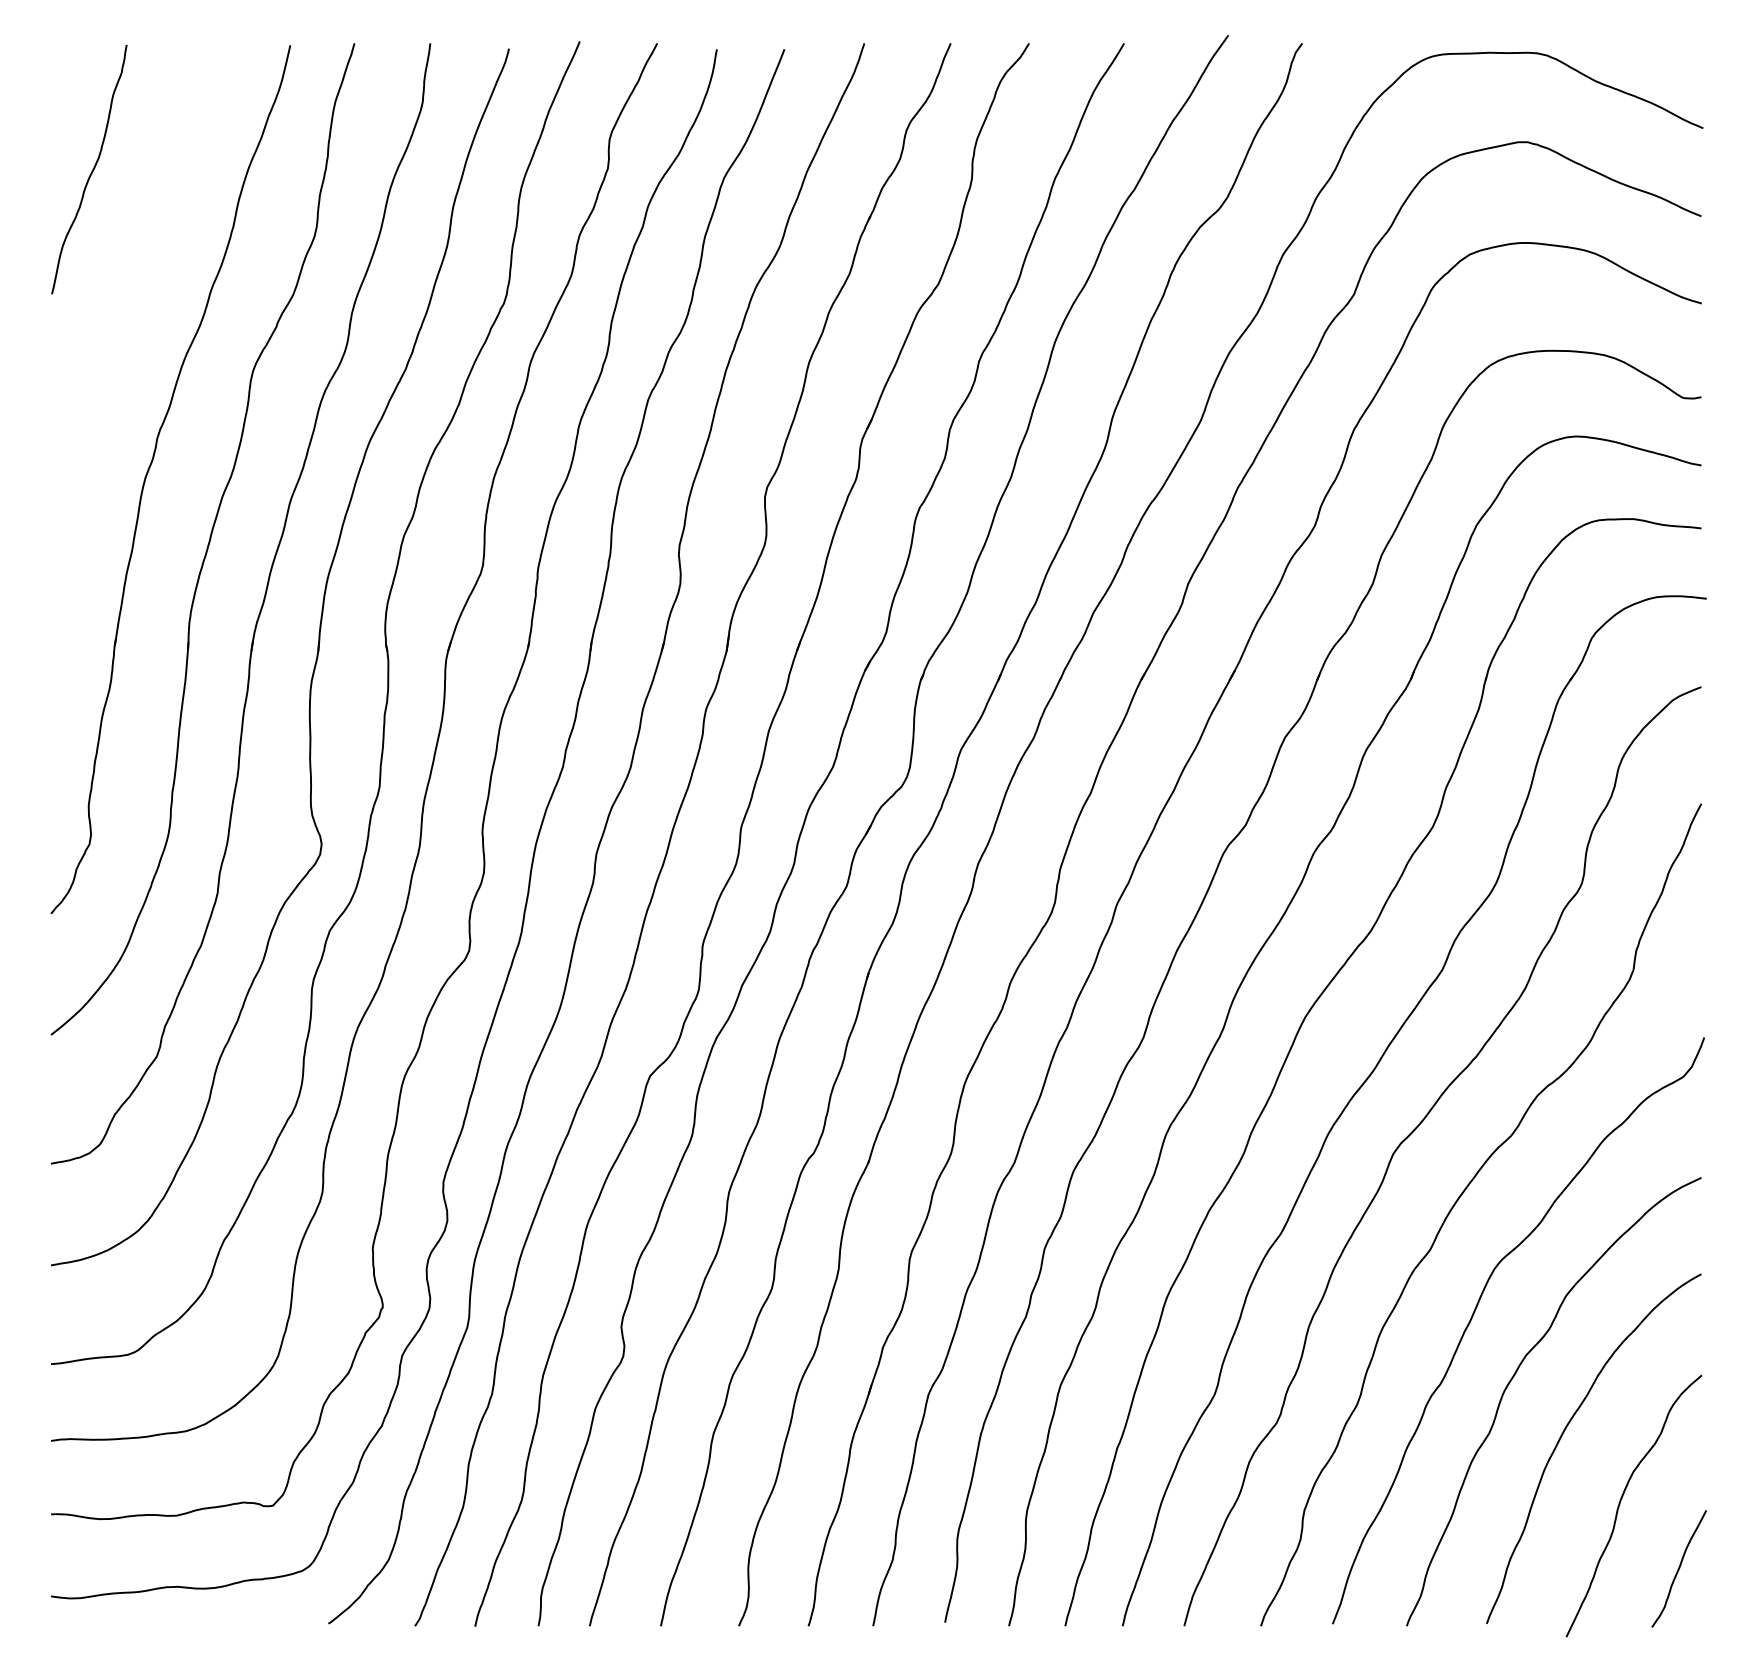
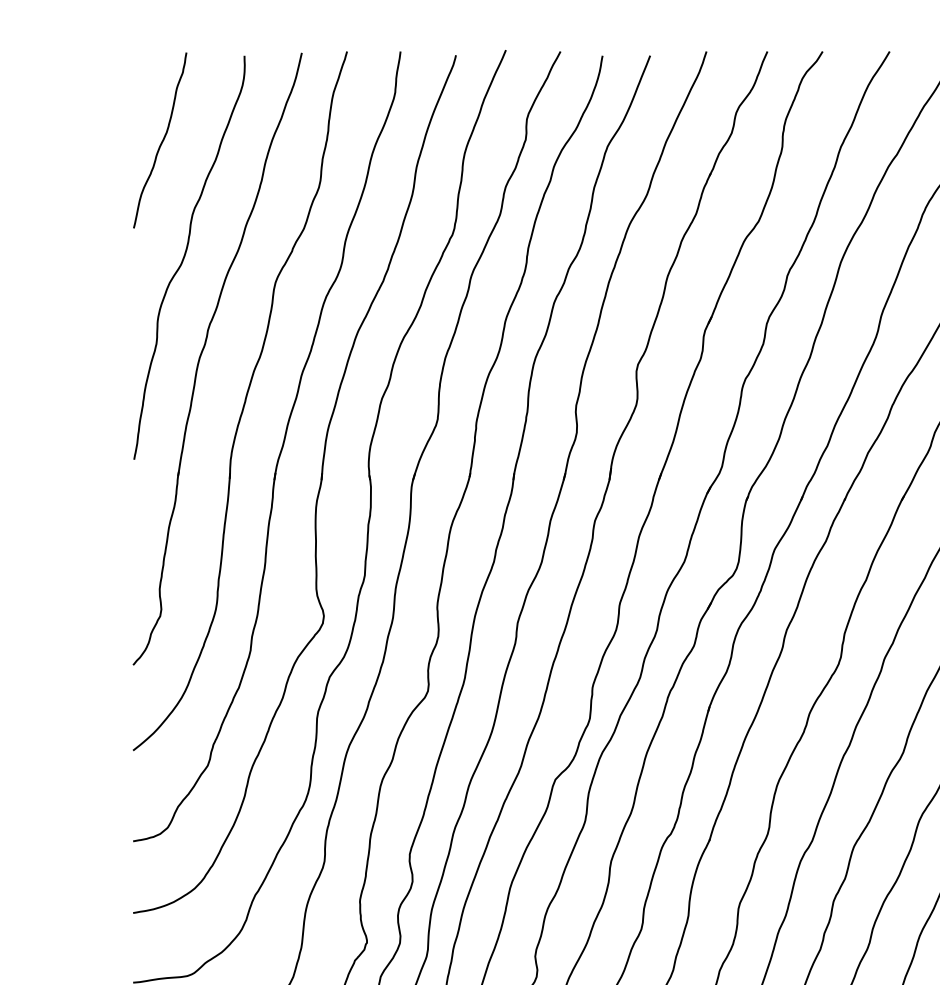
curve: (125, 332) -> (185, 255), added

